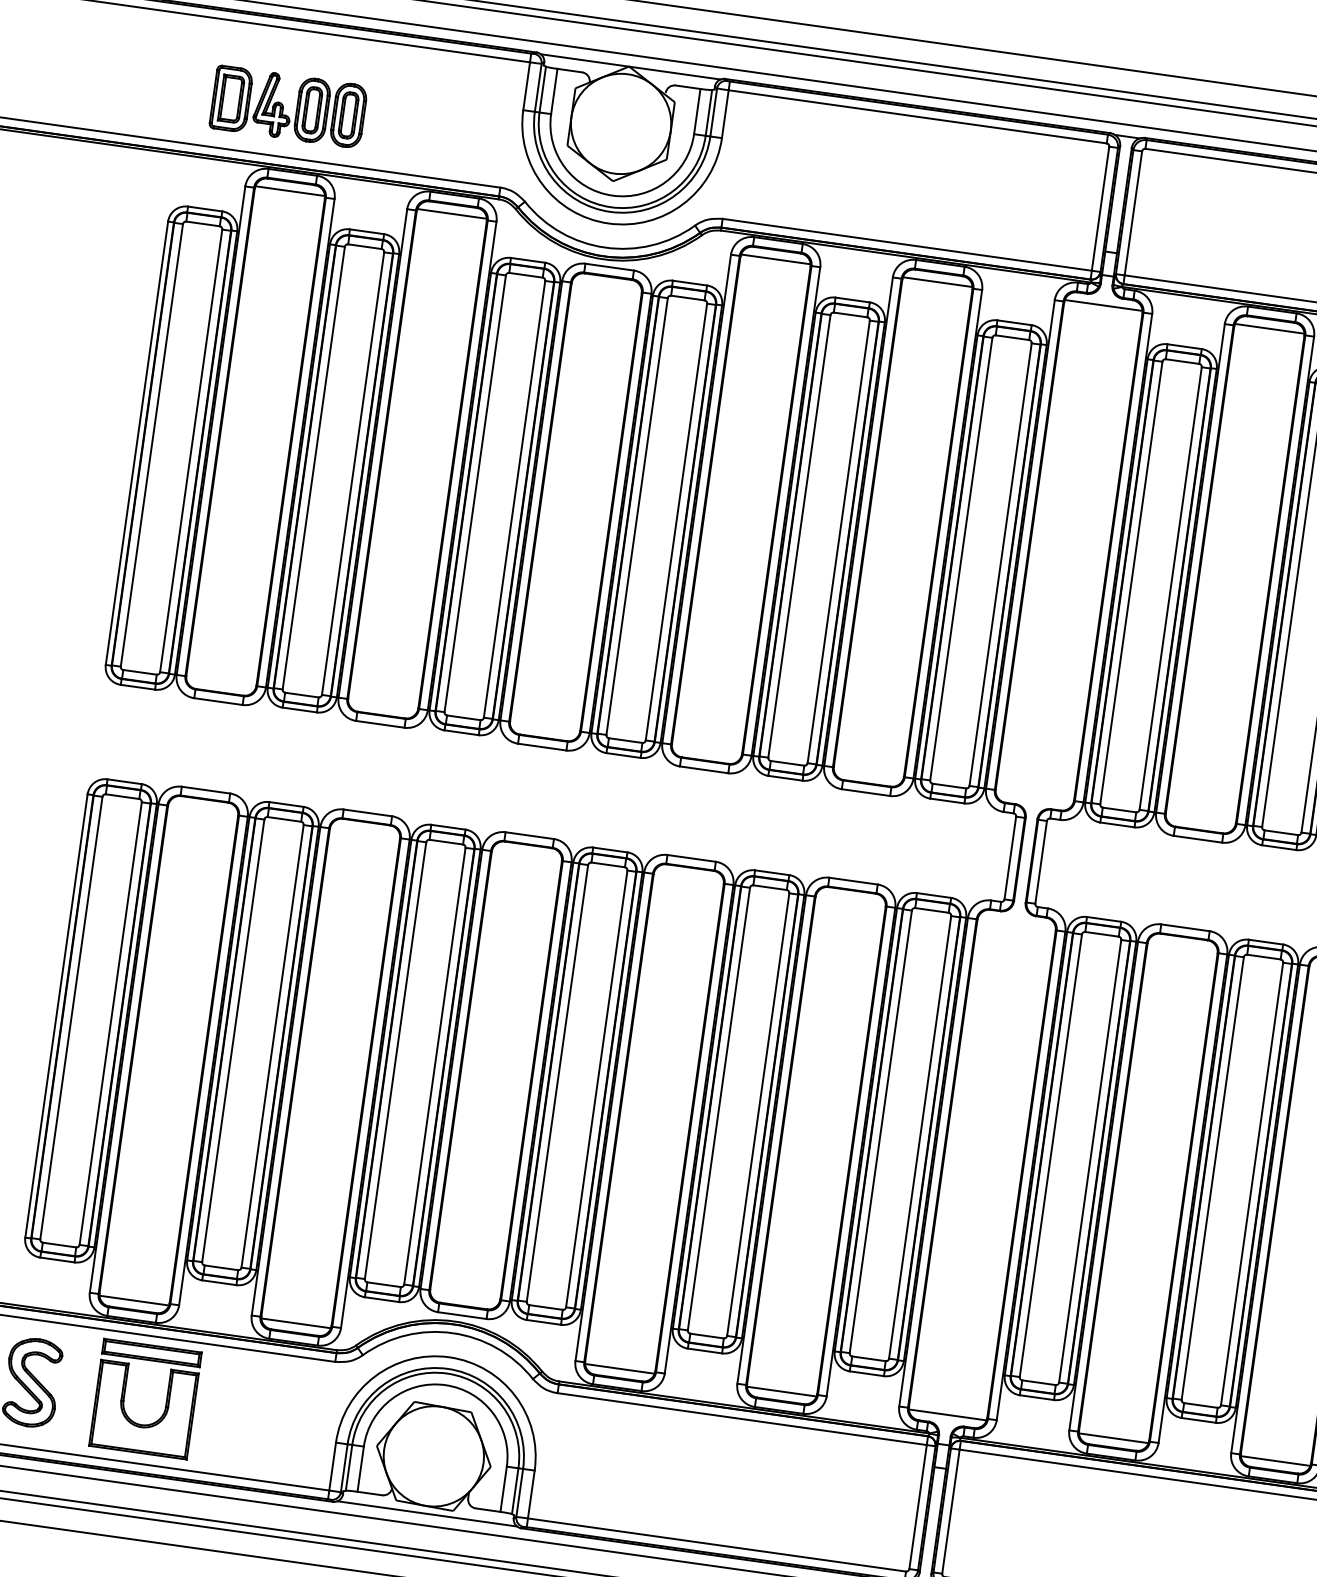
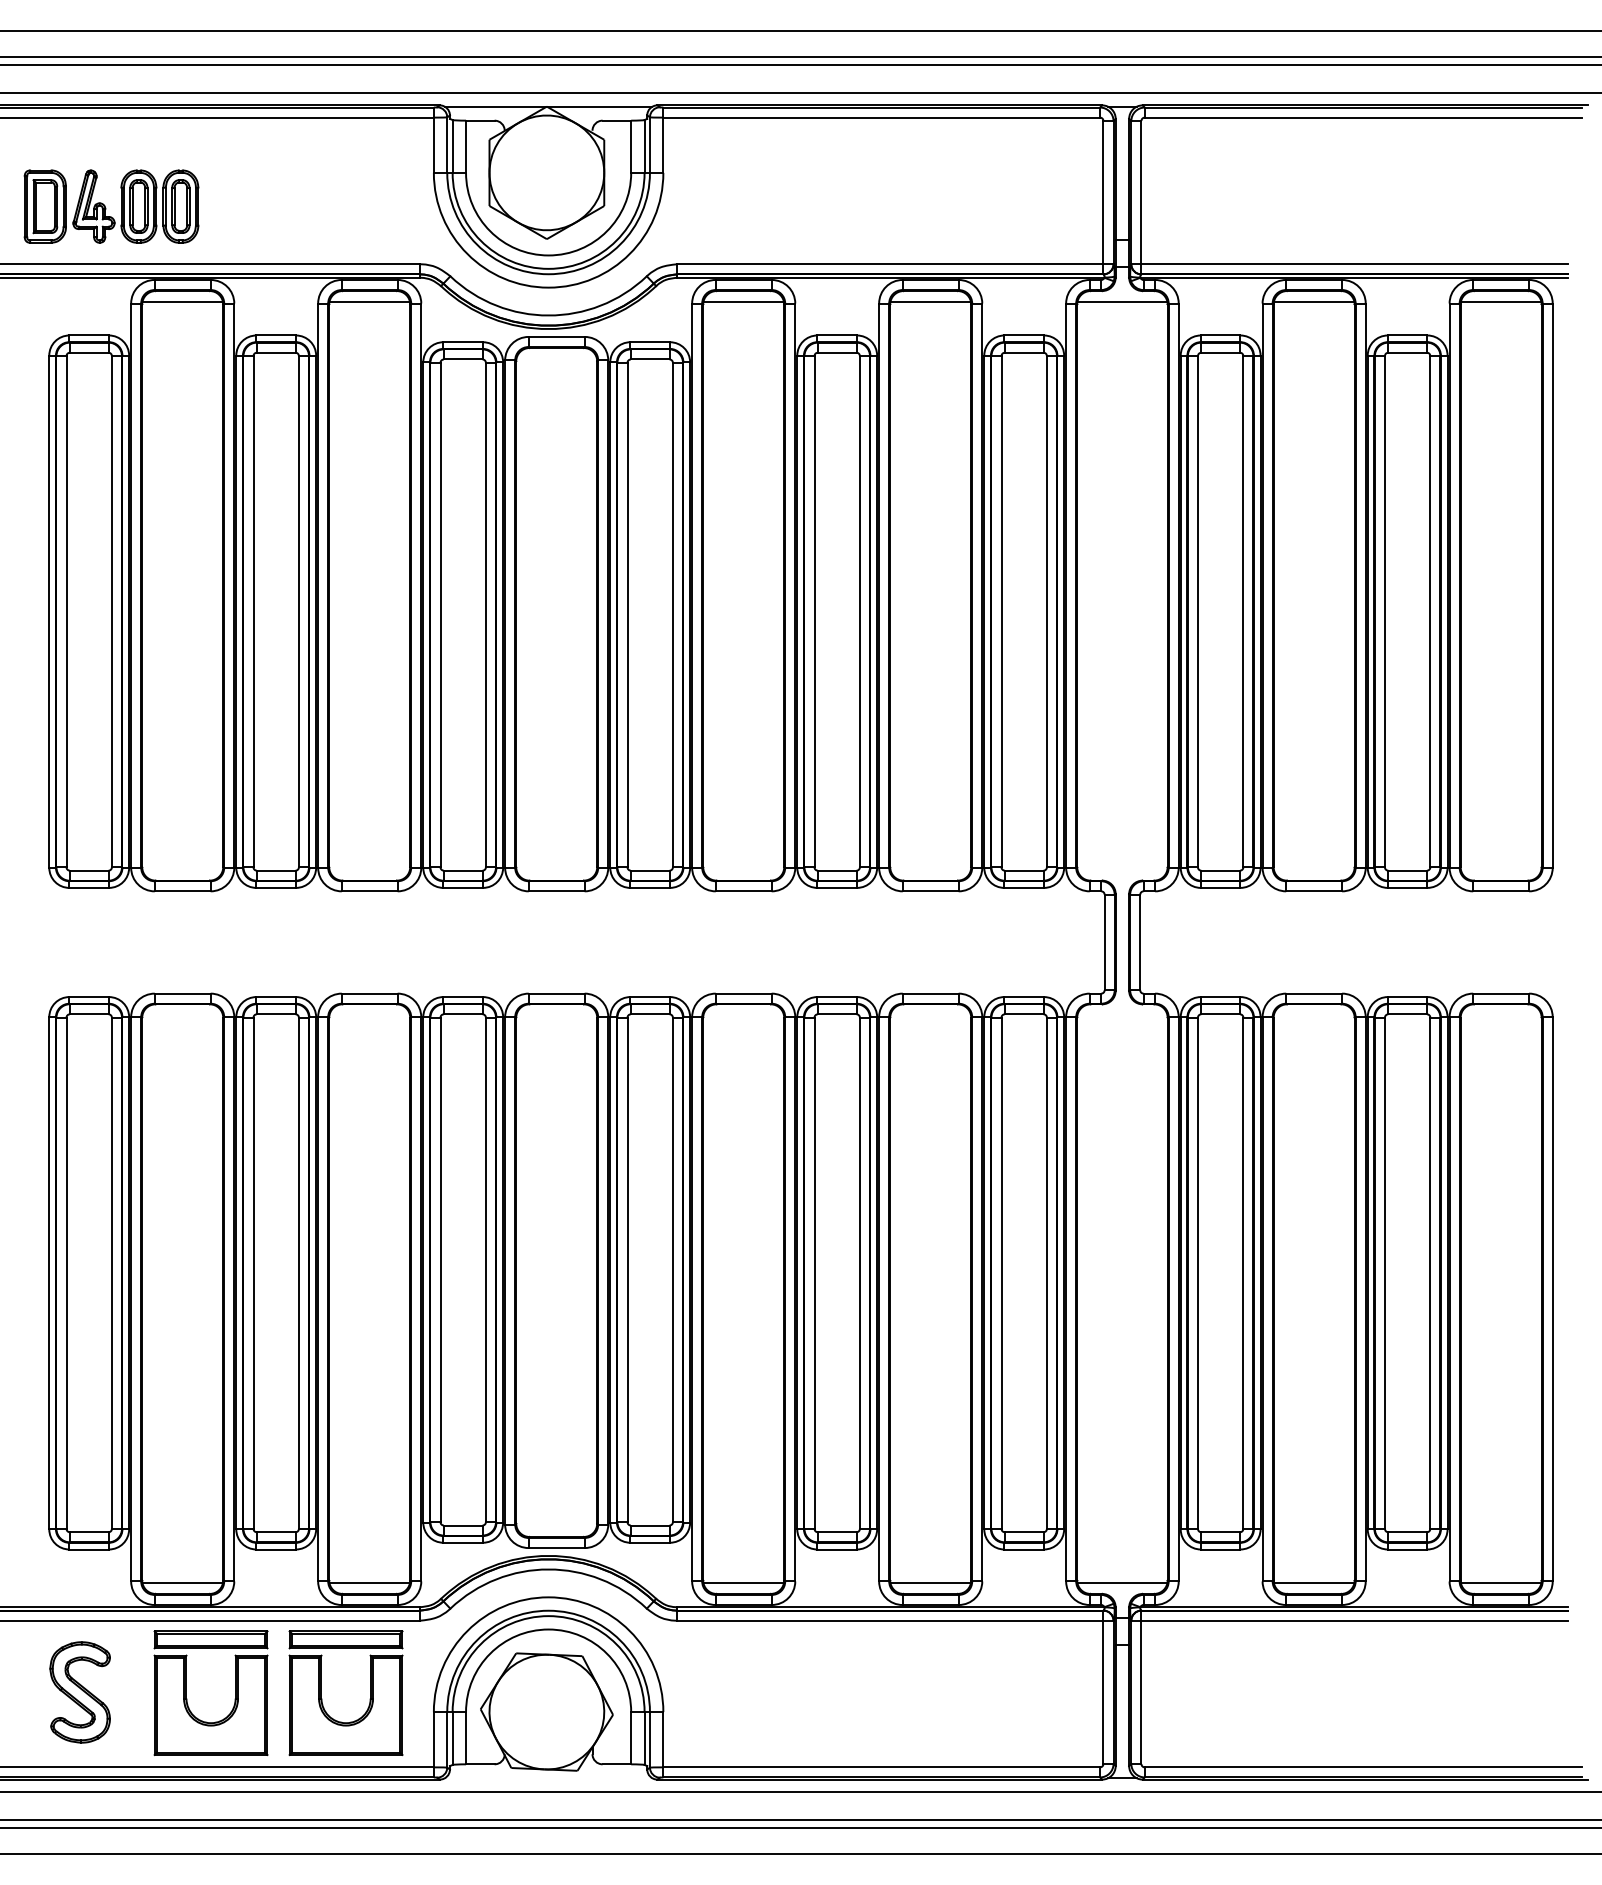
part: (288, 106) -> (111, 206), moved
part: (241, 1417) -> (322, 1698), added
line: (427, 1514) -> (548, 1778), removed

